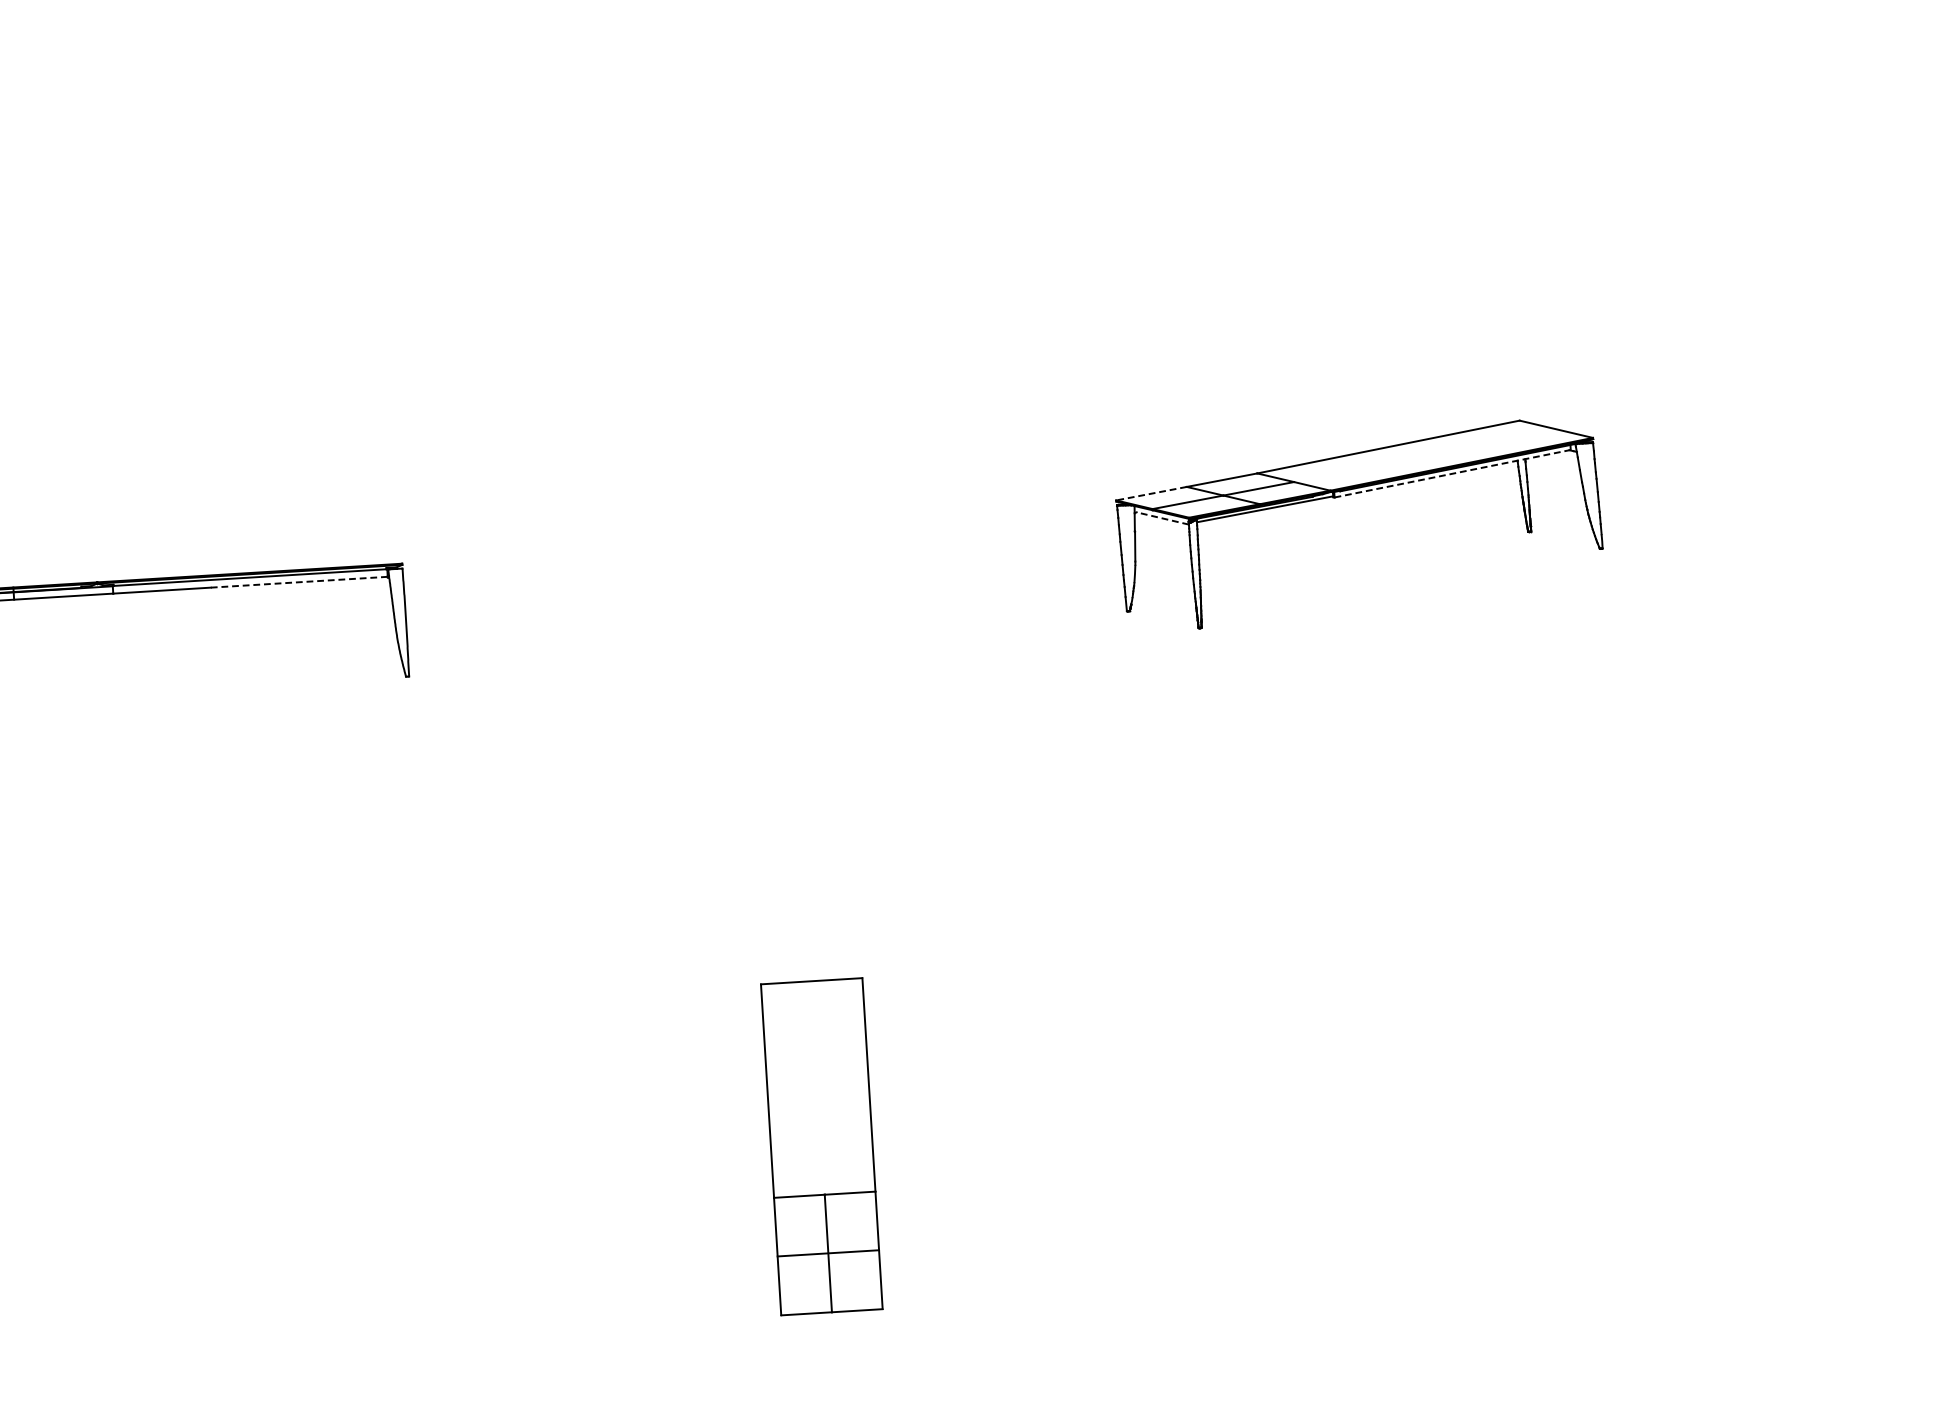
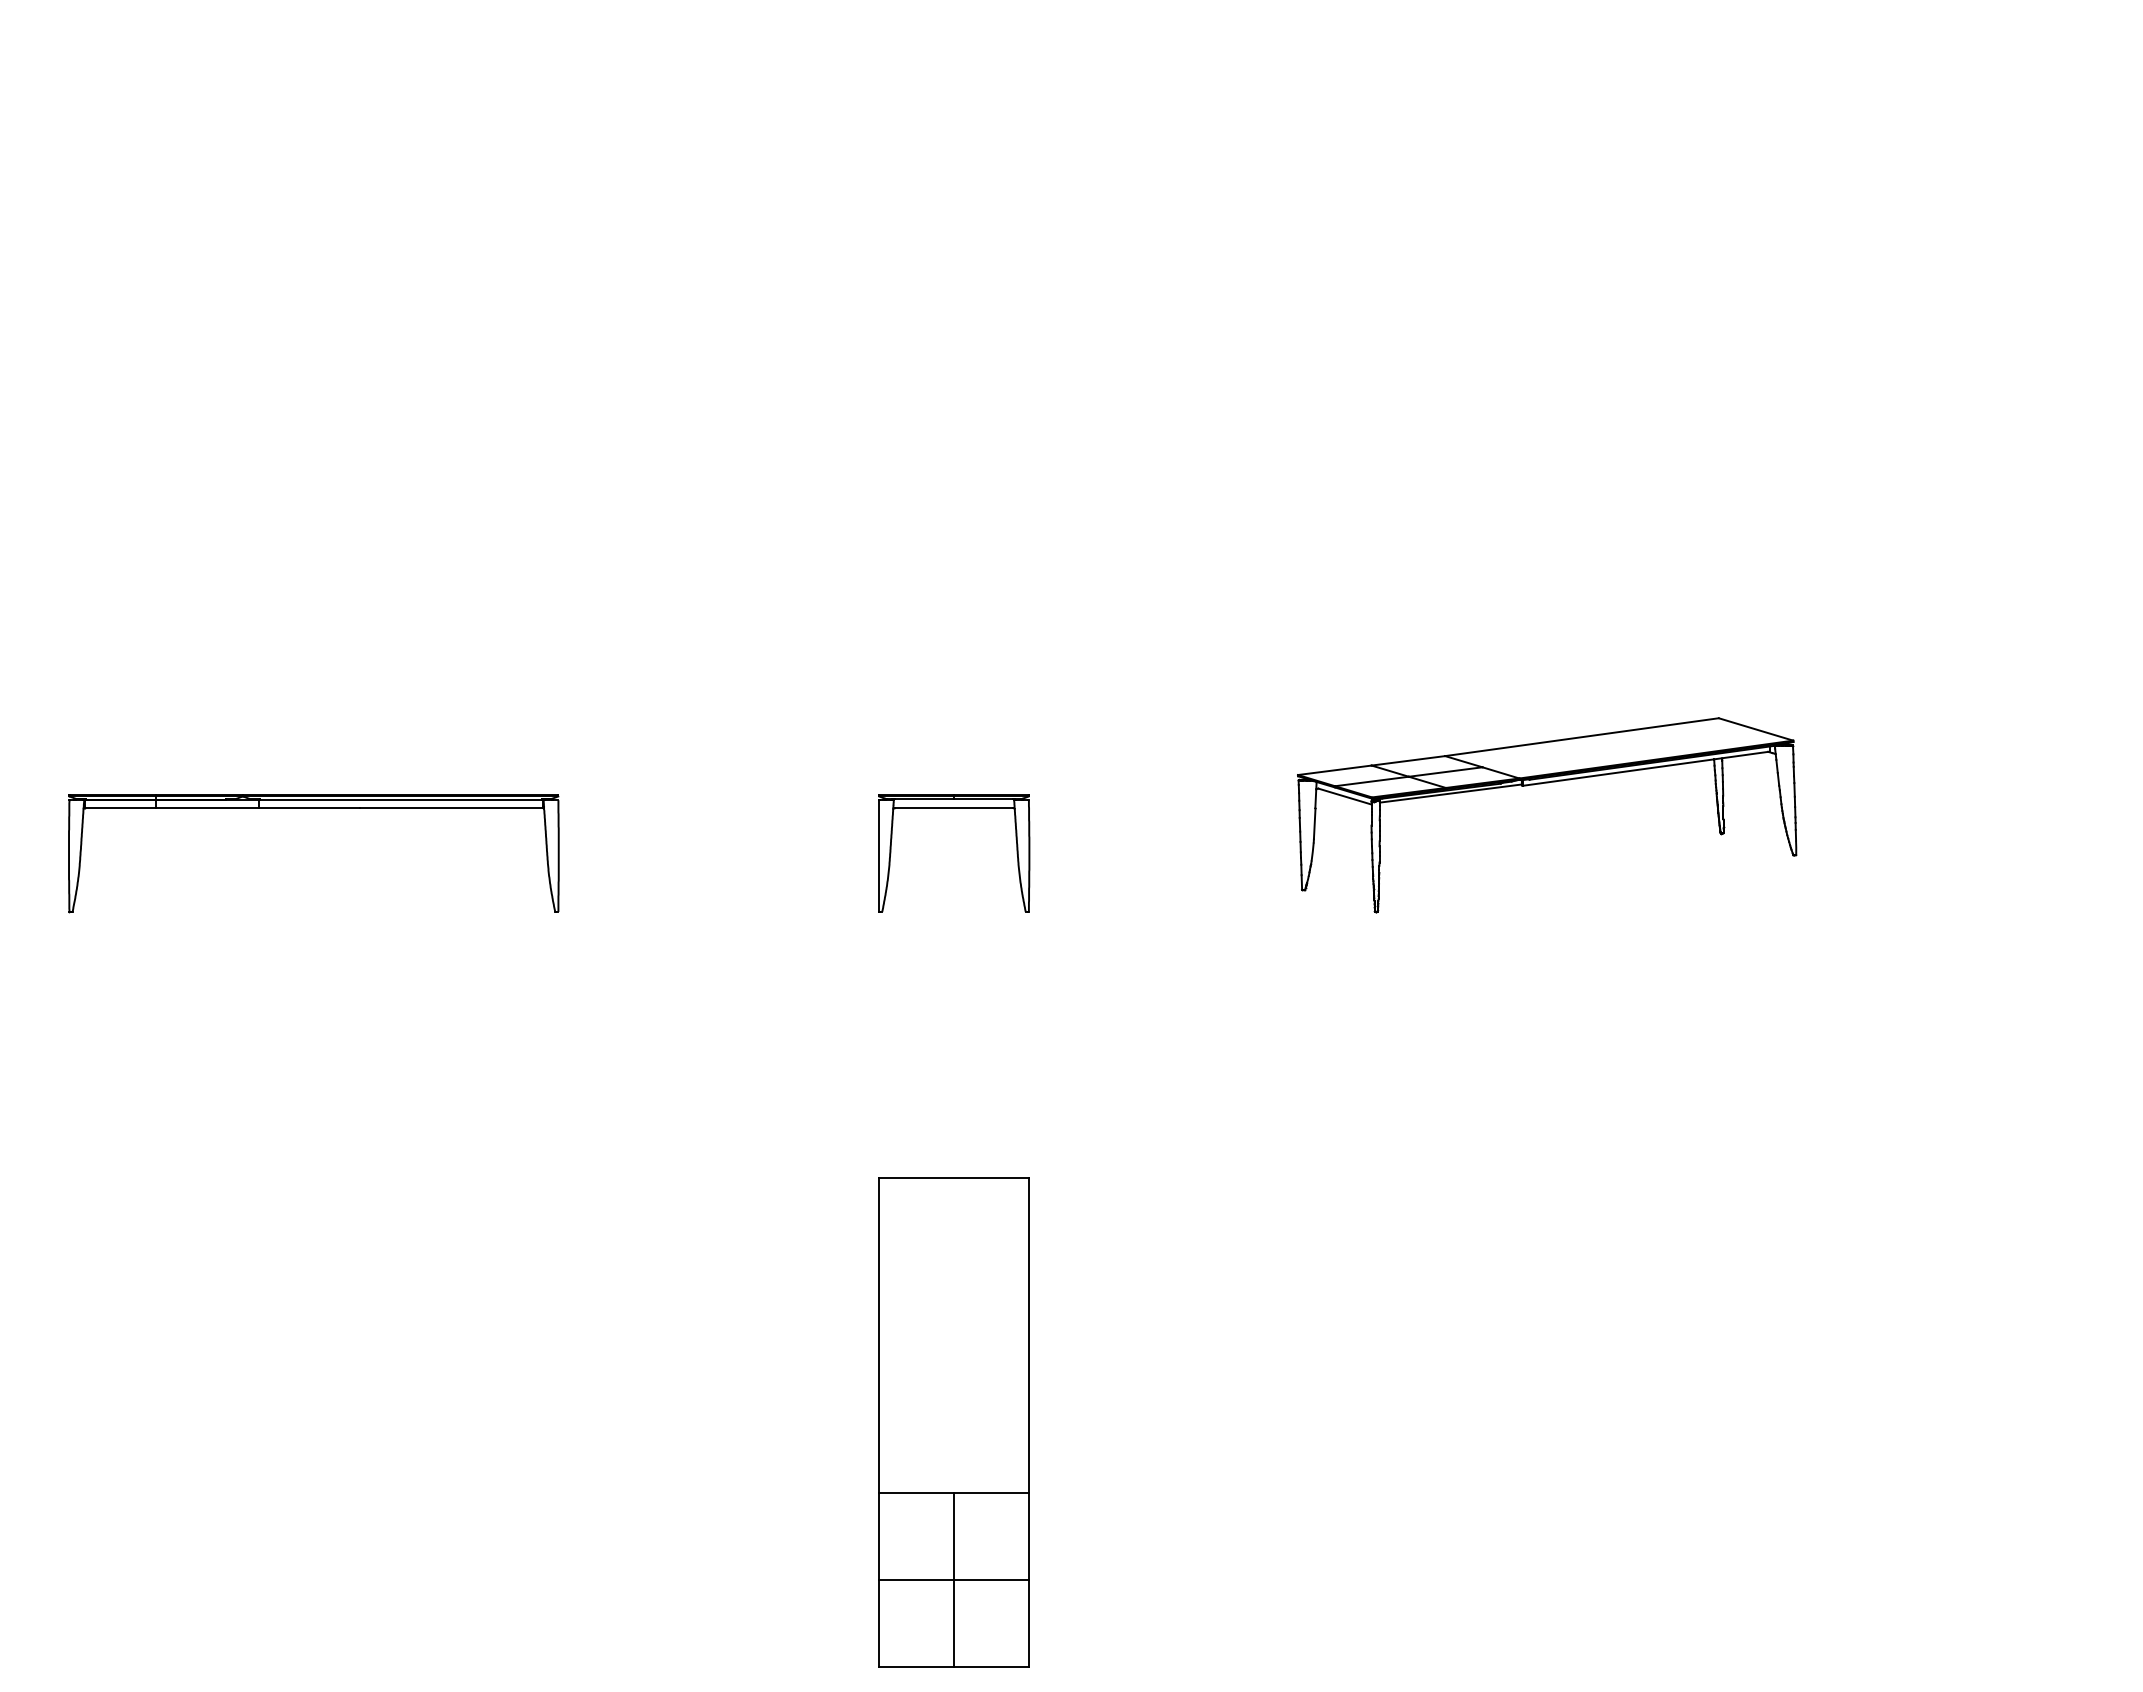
line: (1452, 473) -> (1646, 768), dashed -> solid
line: (1151, 493) -> (1334, 770), dashed -> solid
line: (1162, 518) -> (1344, 796), dashed -> solid
part: (786, 553) -> (954, 808), added
line: (298, 581) -> (450, 807), dashed -> solid
part: (821, 1146) -> (953, 1422), size x1.43

